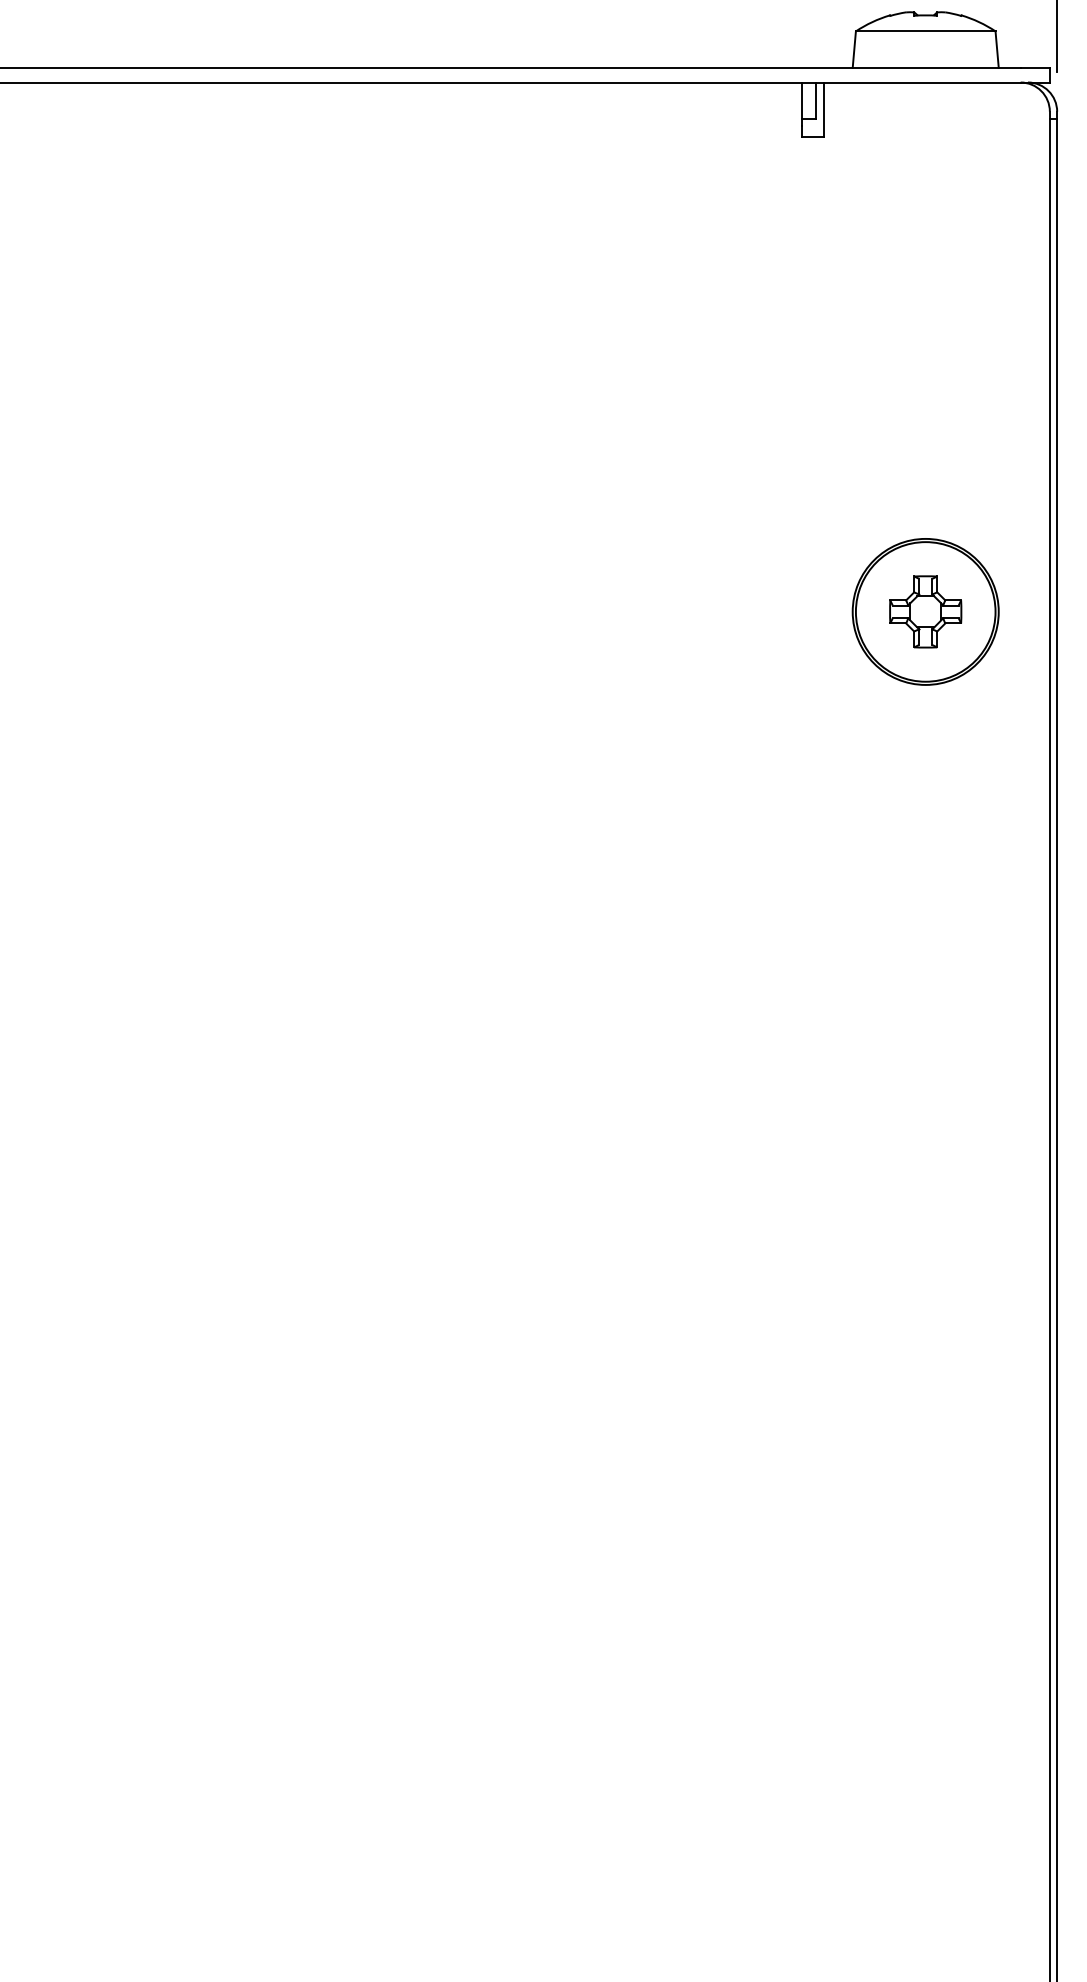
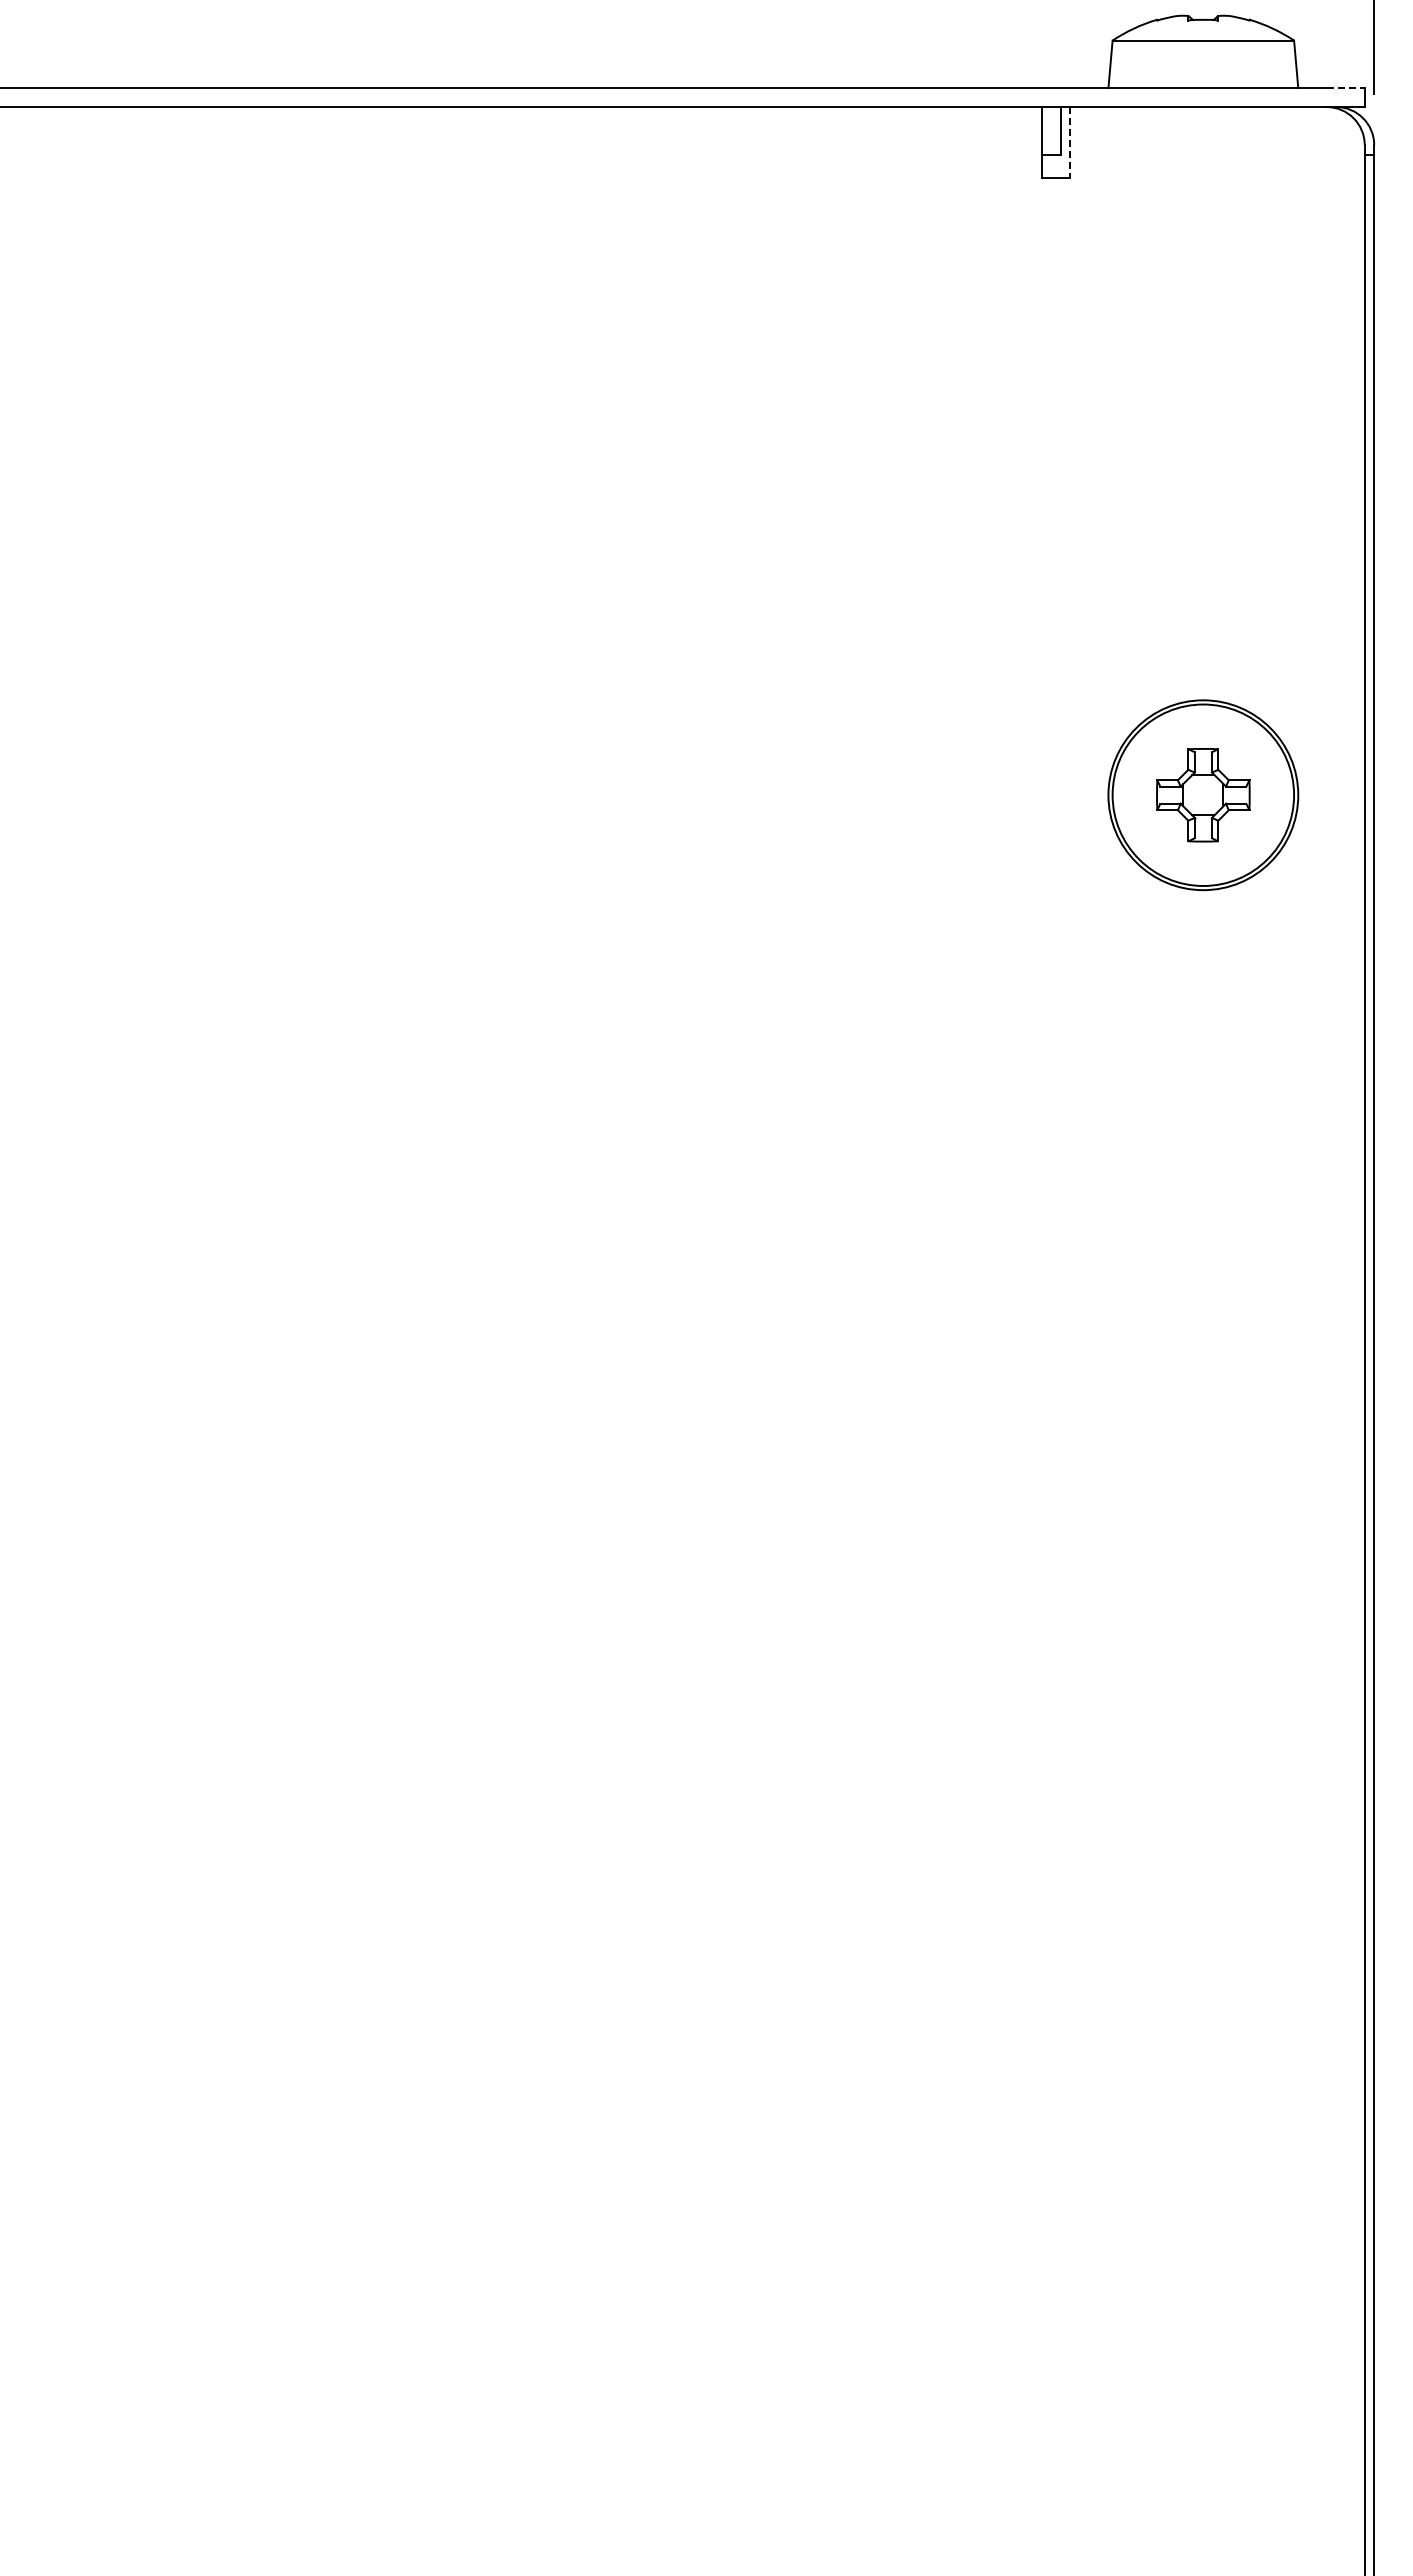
line: (1035, 68) -> (1345, 88), solid -> dashed
line: (823, 109) -> (1070, 142), solid -> dashed

